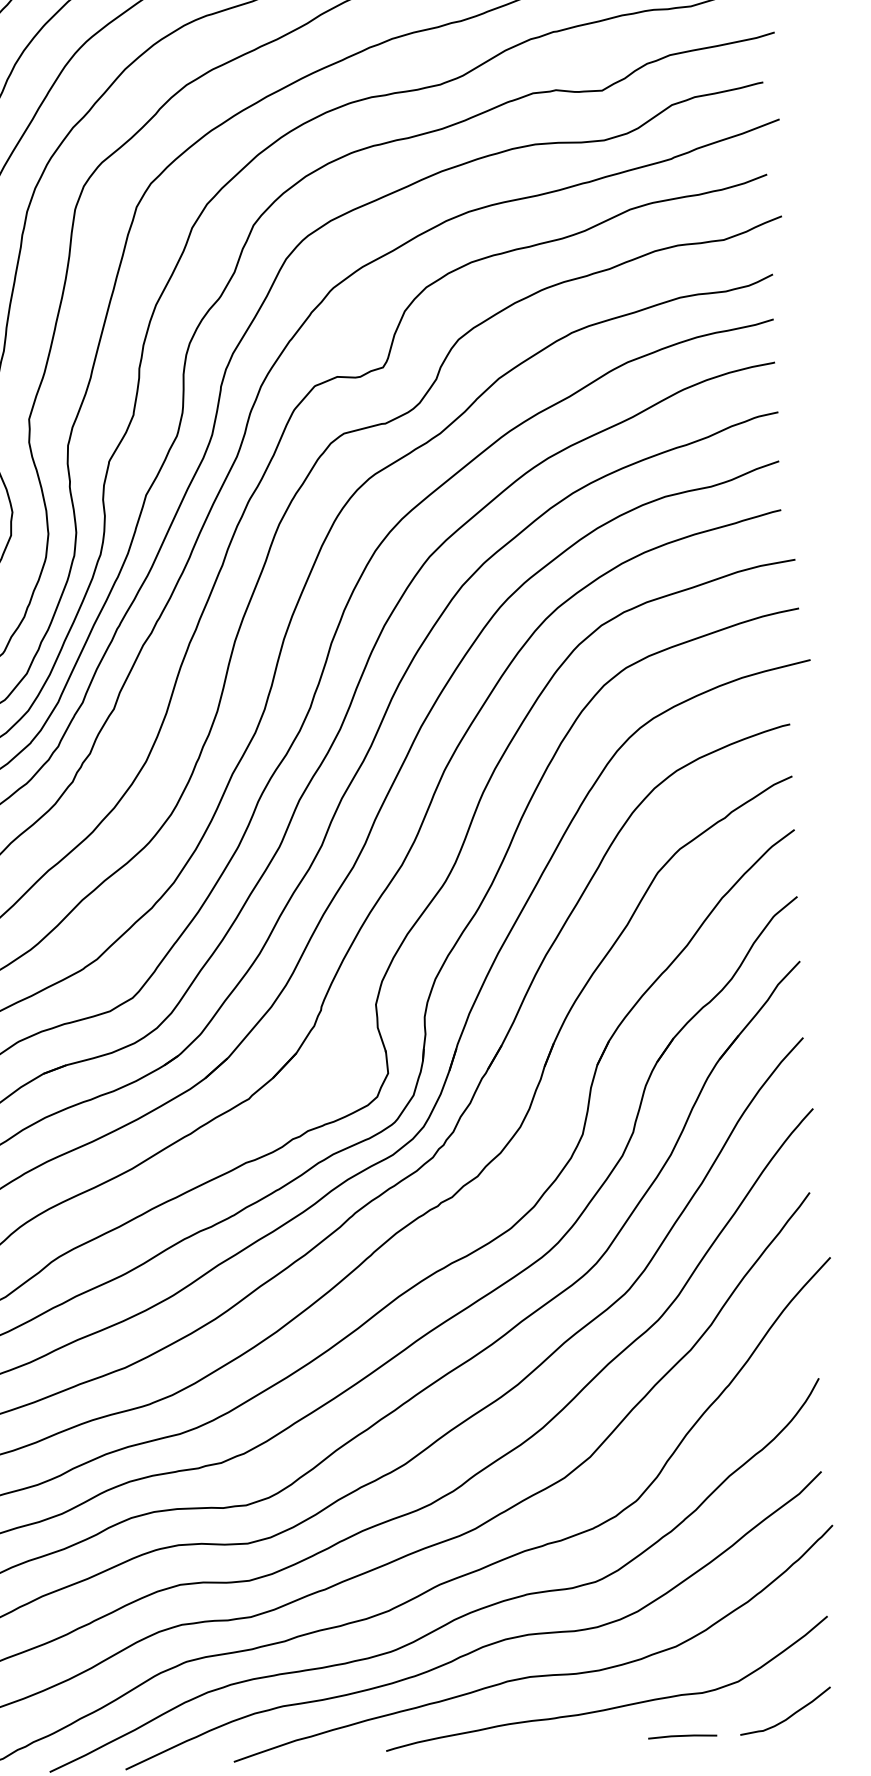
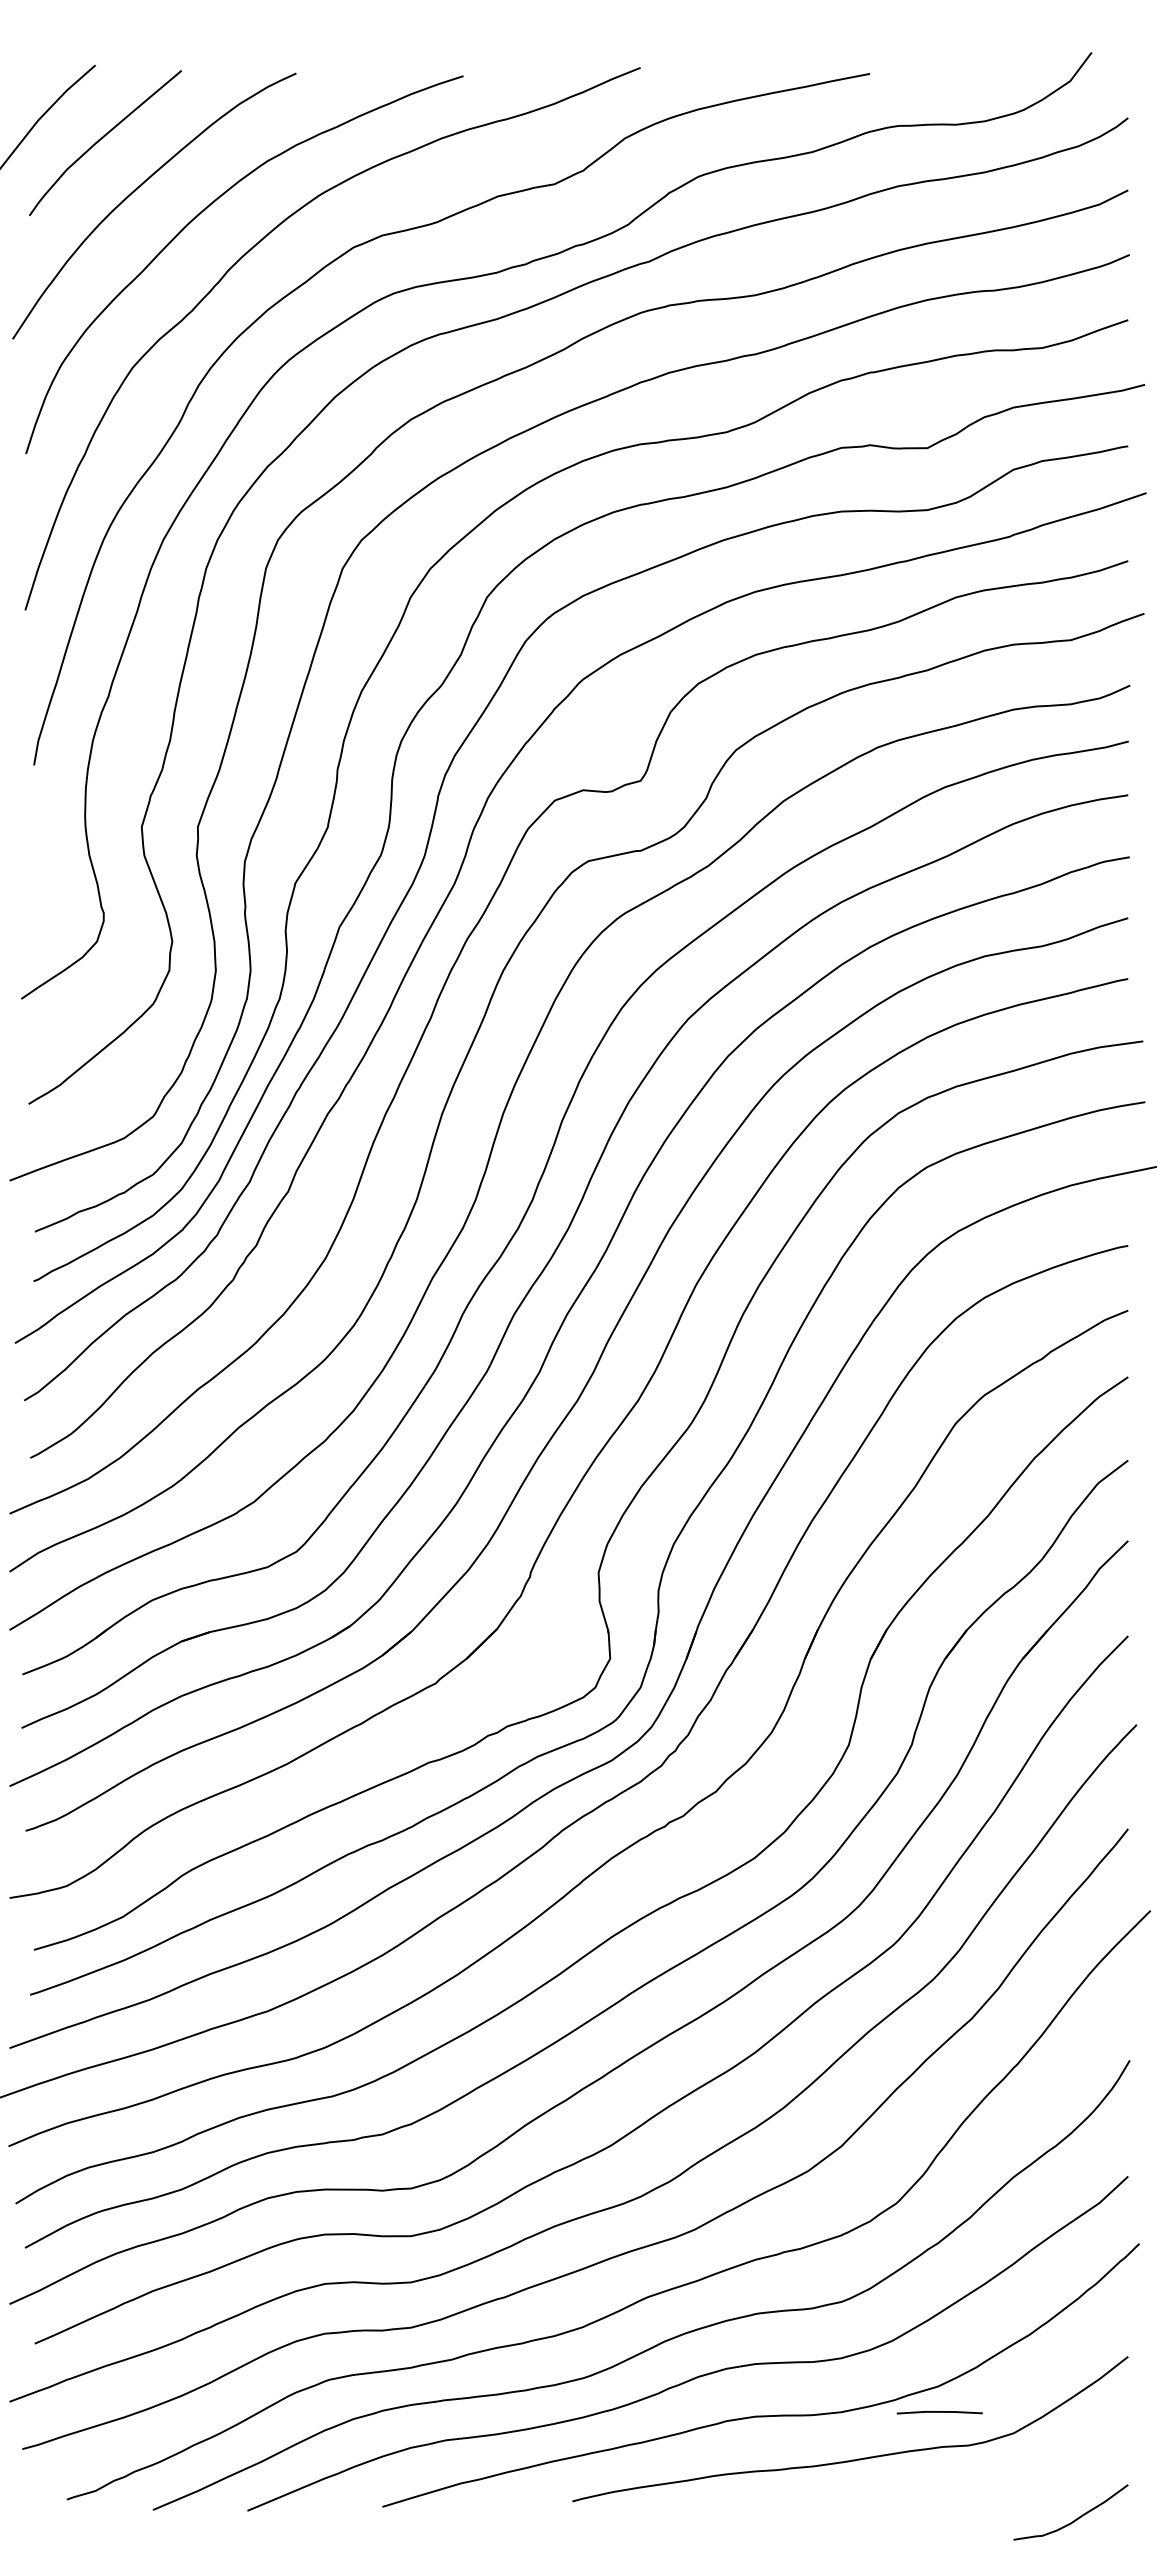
curve: (788, 1716) -> (1074, 2519), moved
line: (682, 1736) -> (939, 2412), moved

